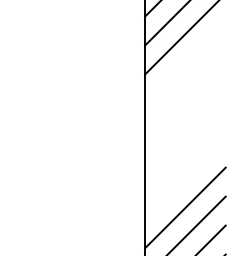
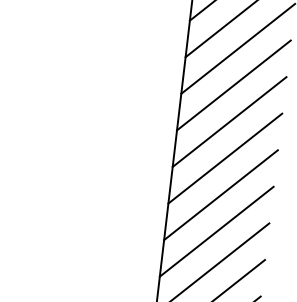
line: (185, 62) -> (234, 84), added
line: (185, 91) -> (229, 121), added
line: (185, 120) -> (225, 157), added
line: (185, 149) -> (221, 194), added
line: (185, 178) -> (216, 231), added

